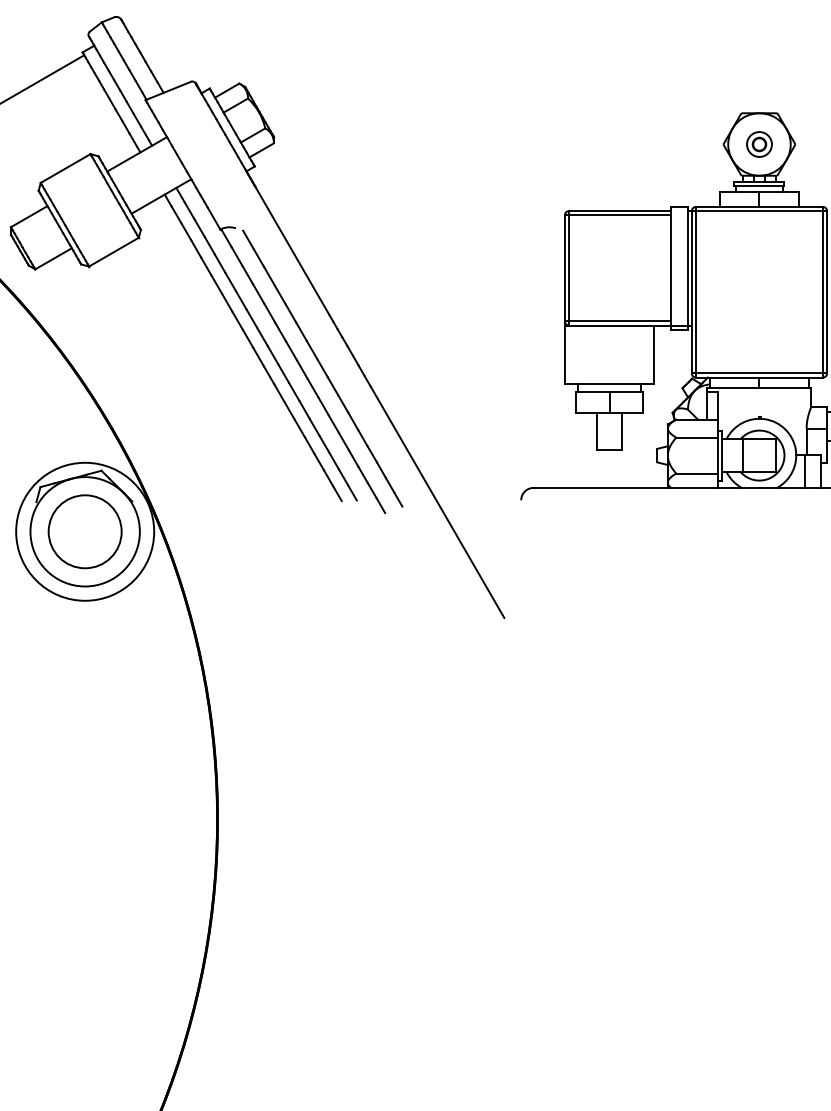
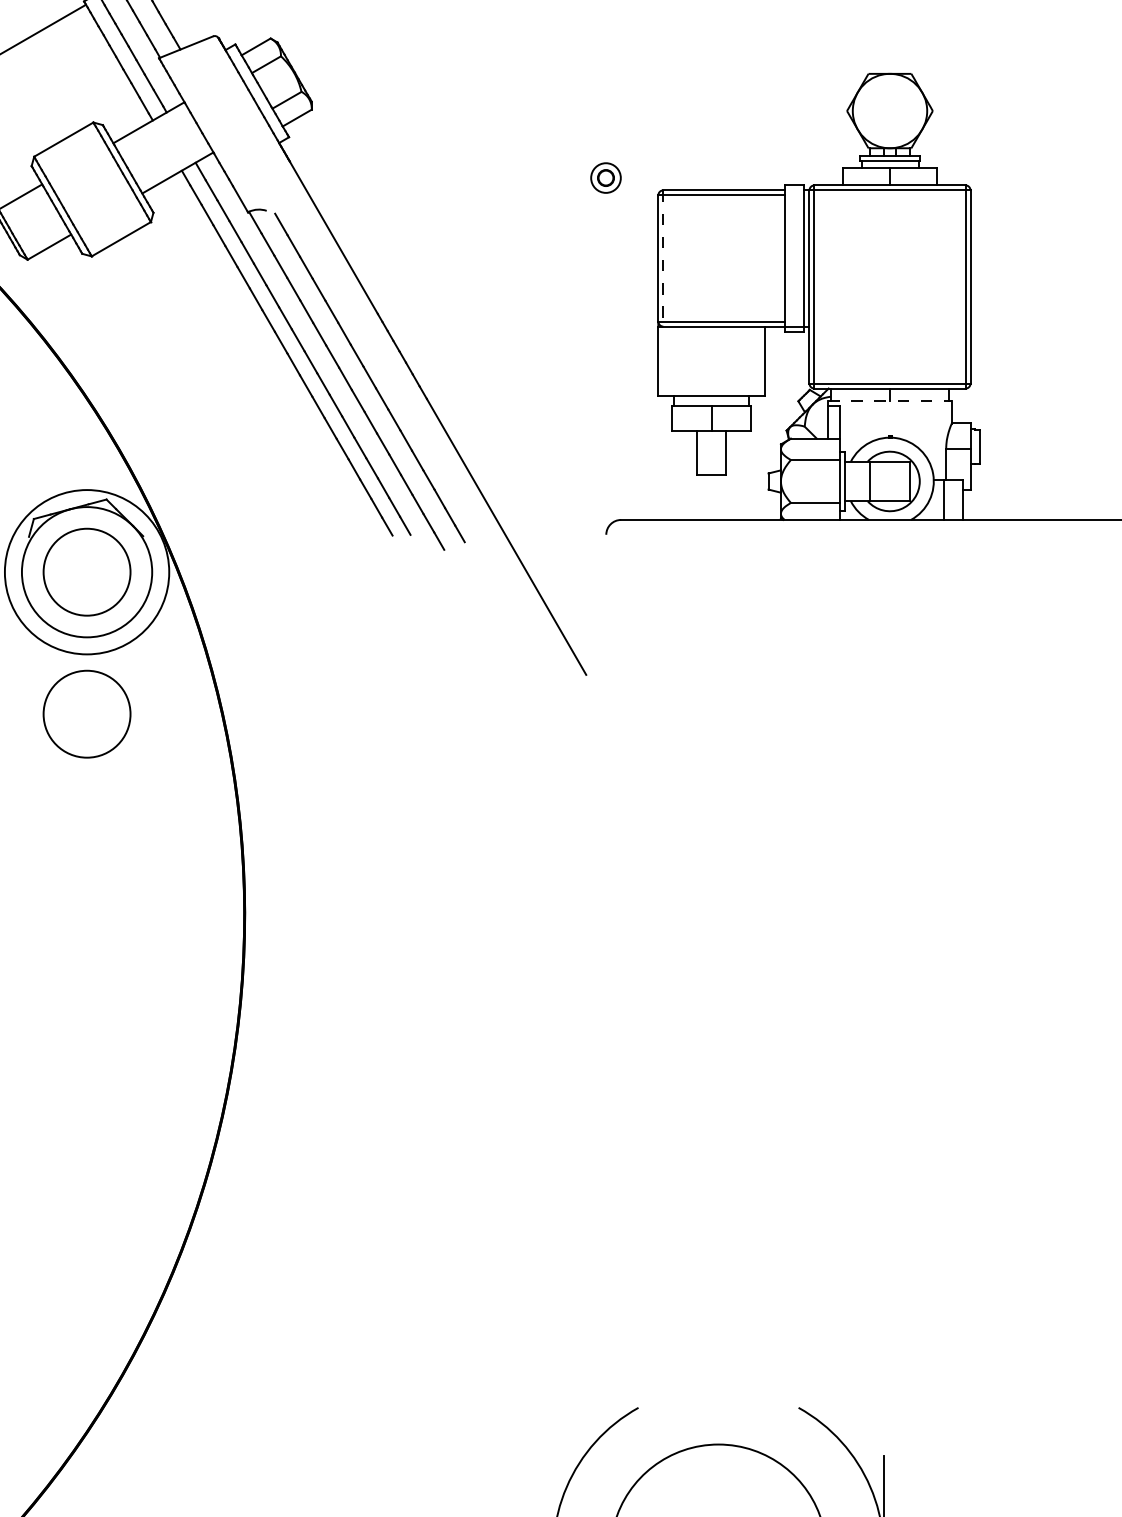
part: (759, 144) -> (605, 177), moved
line: (569, 268) -> (663, 258), solid -> dashed
line: (759, 387) -> (889, 400), solid -> dashed
circle: (84, 650) -> (86, 713), added

